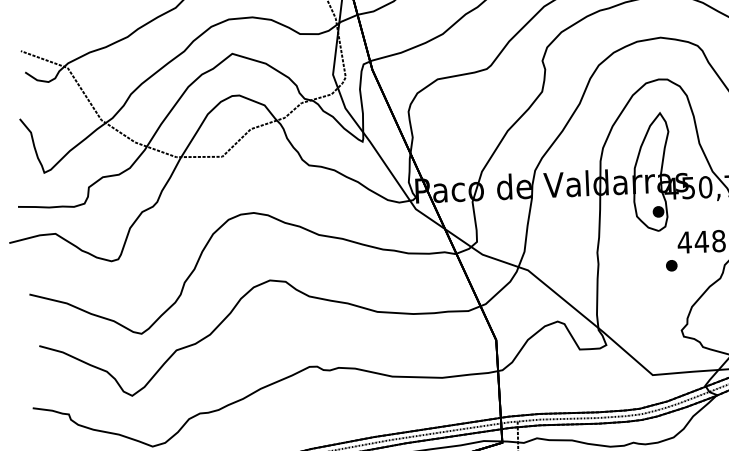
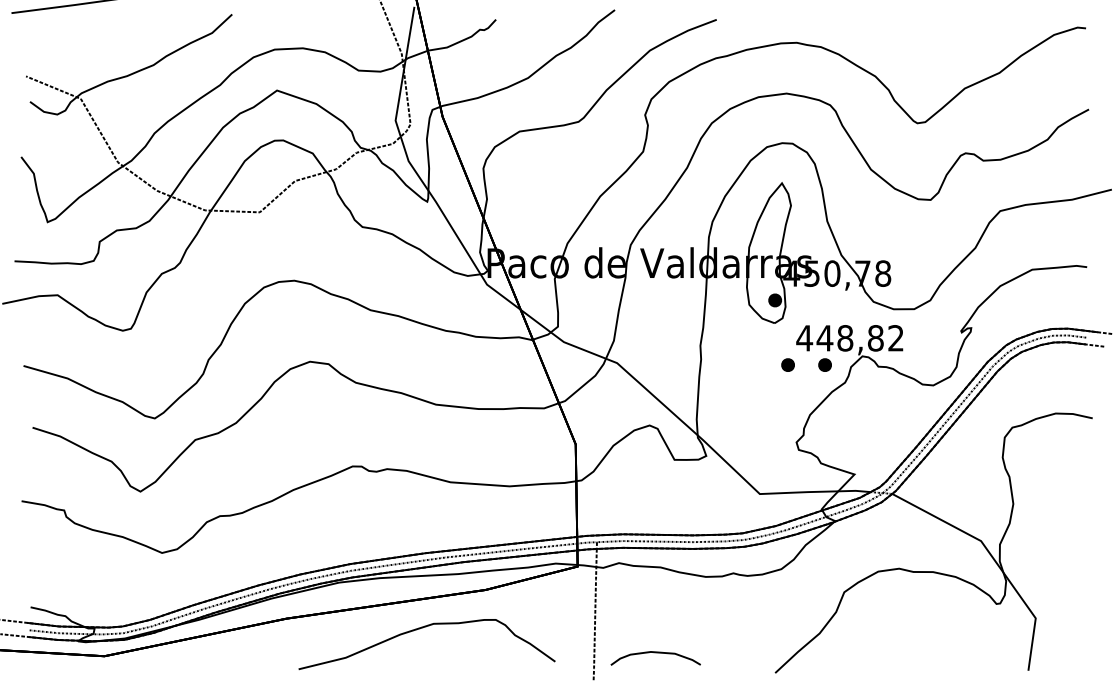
part: (702, 263) -> (824, 364), added

